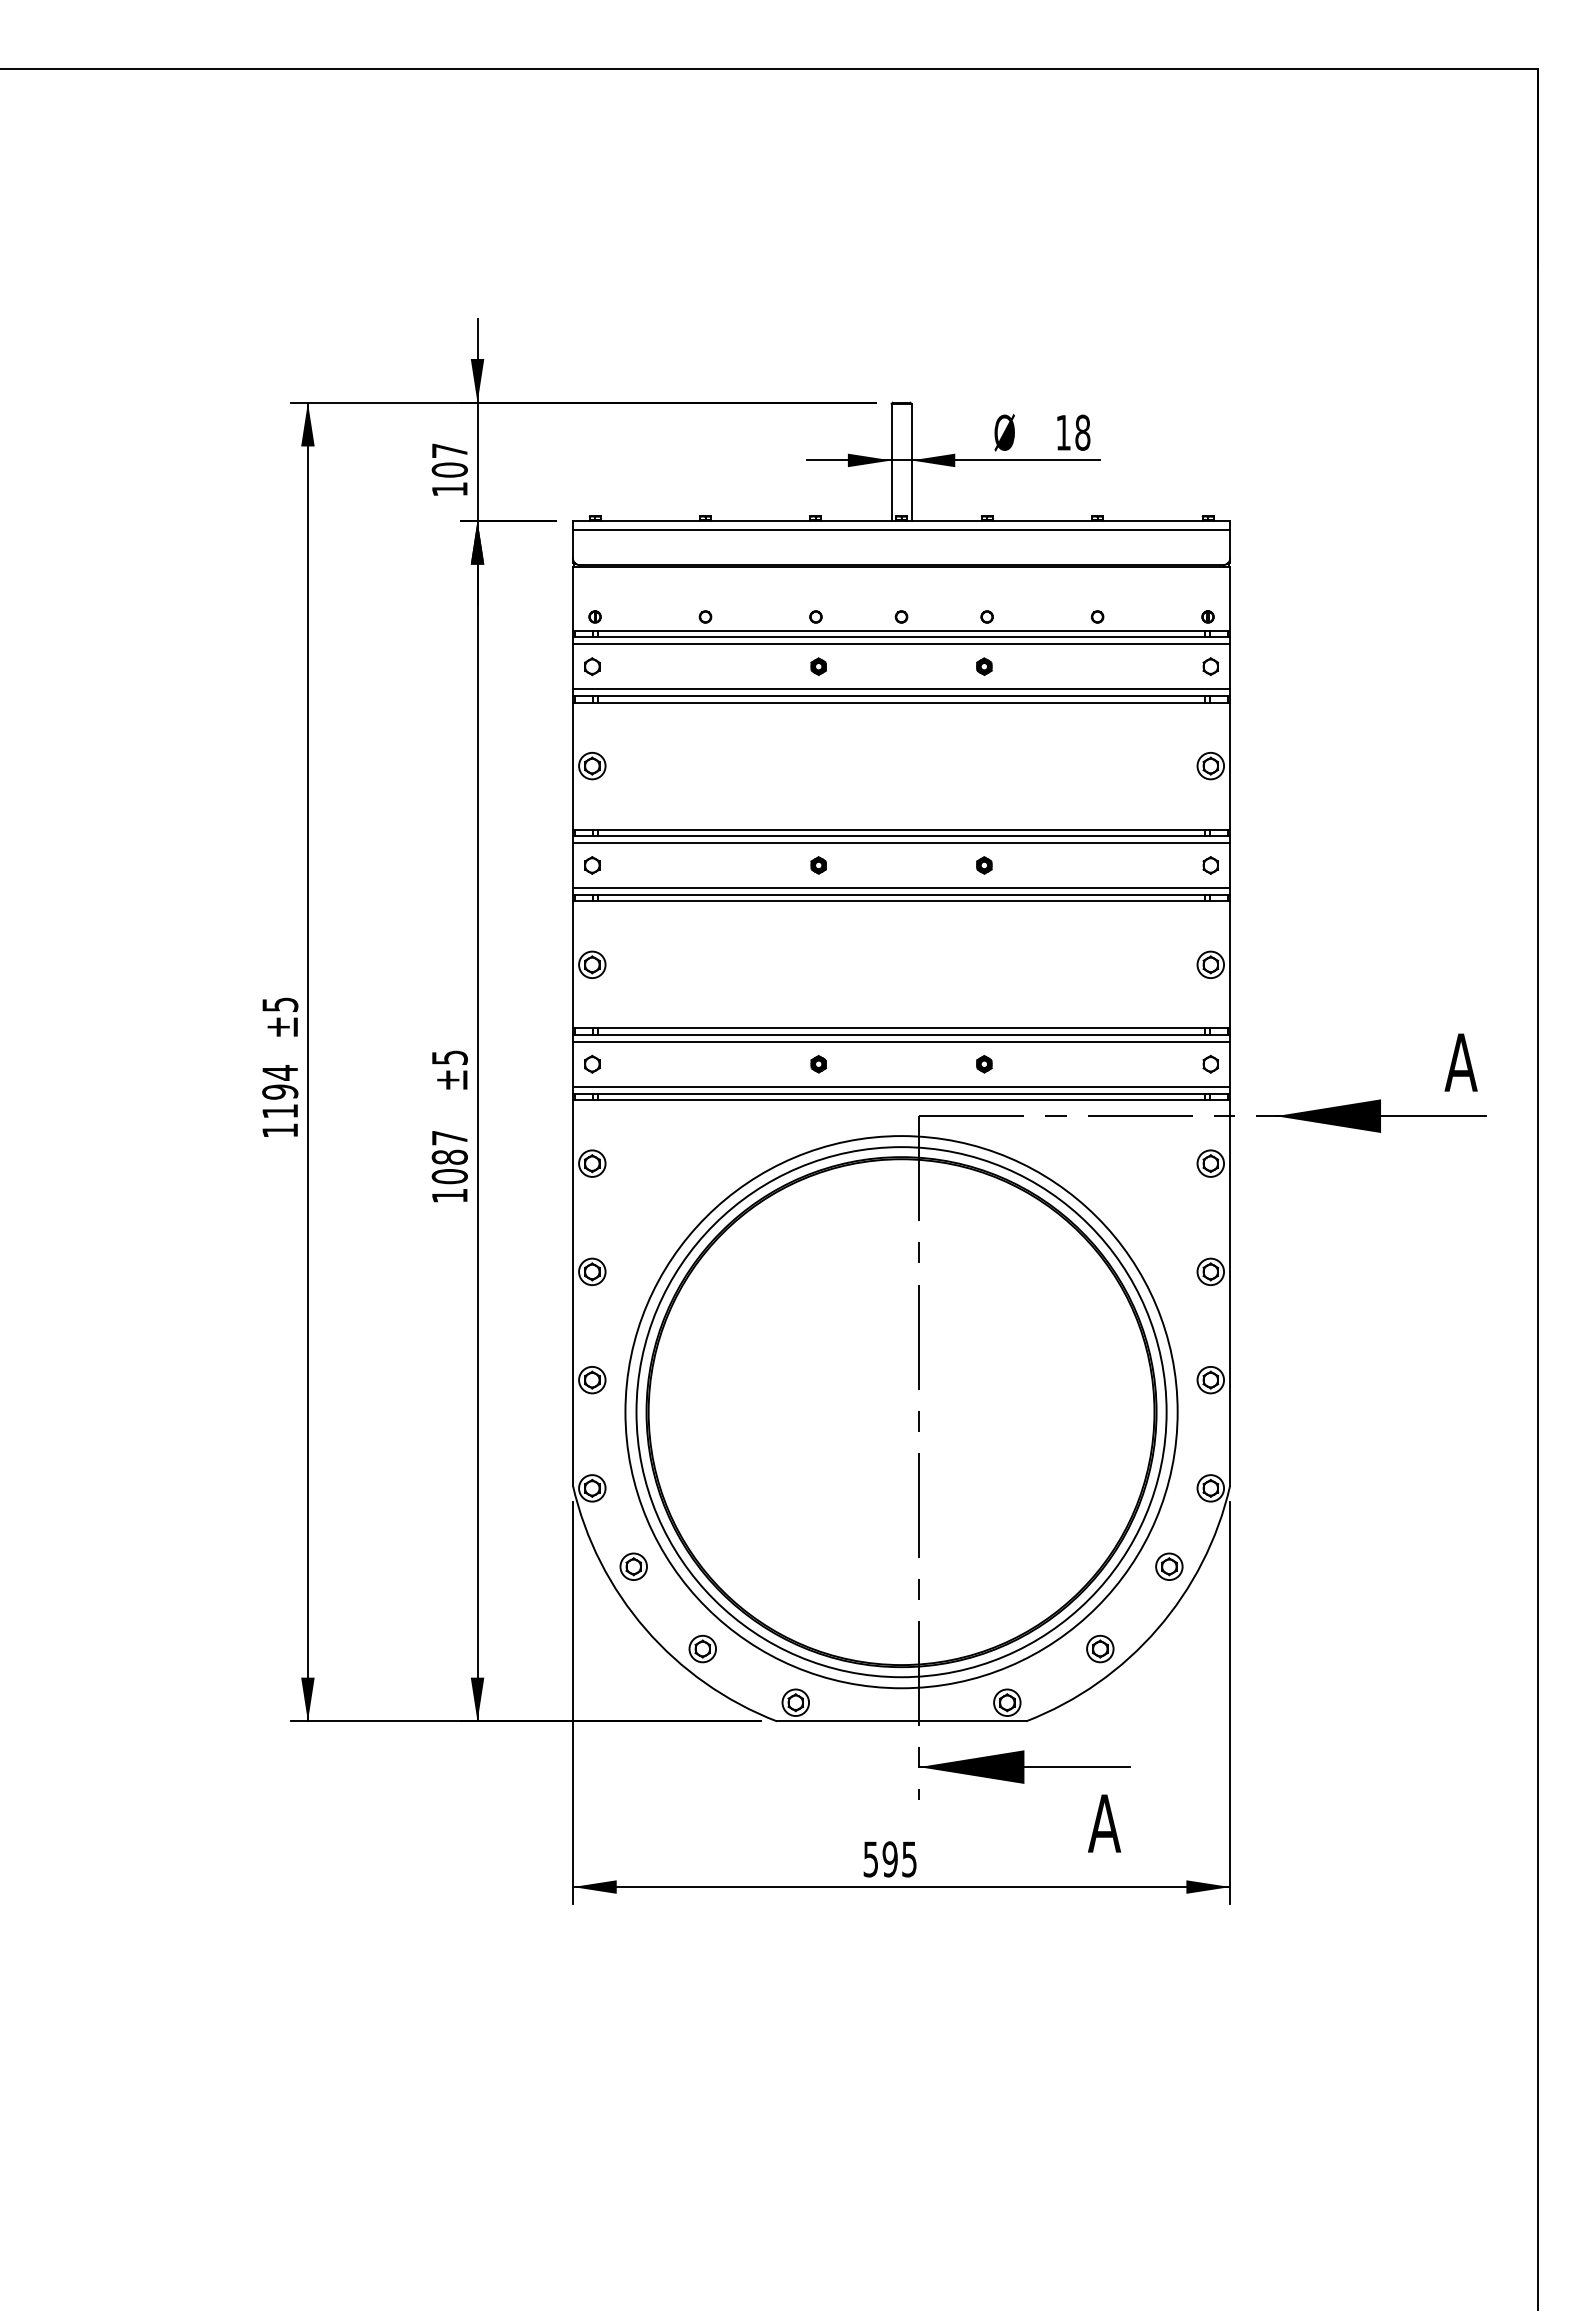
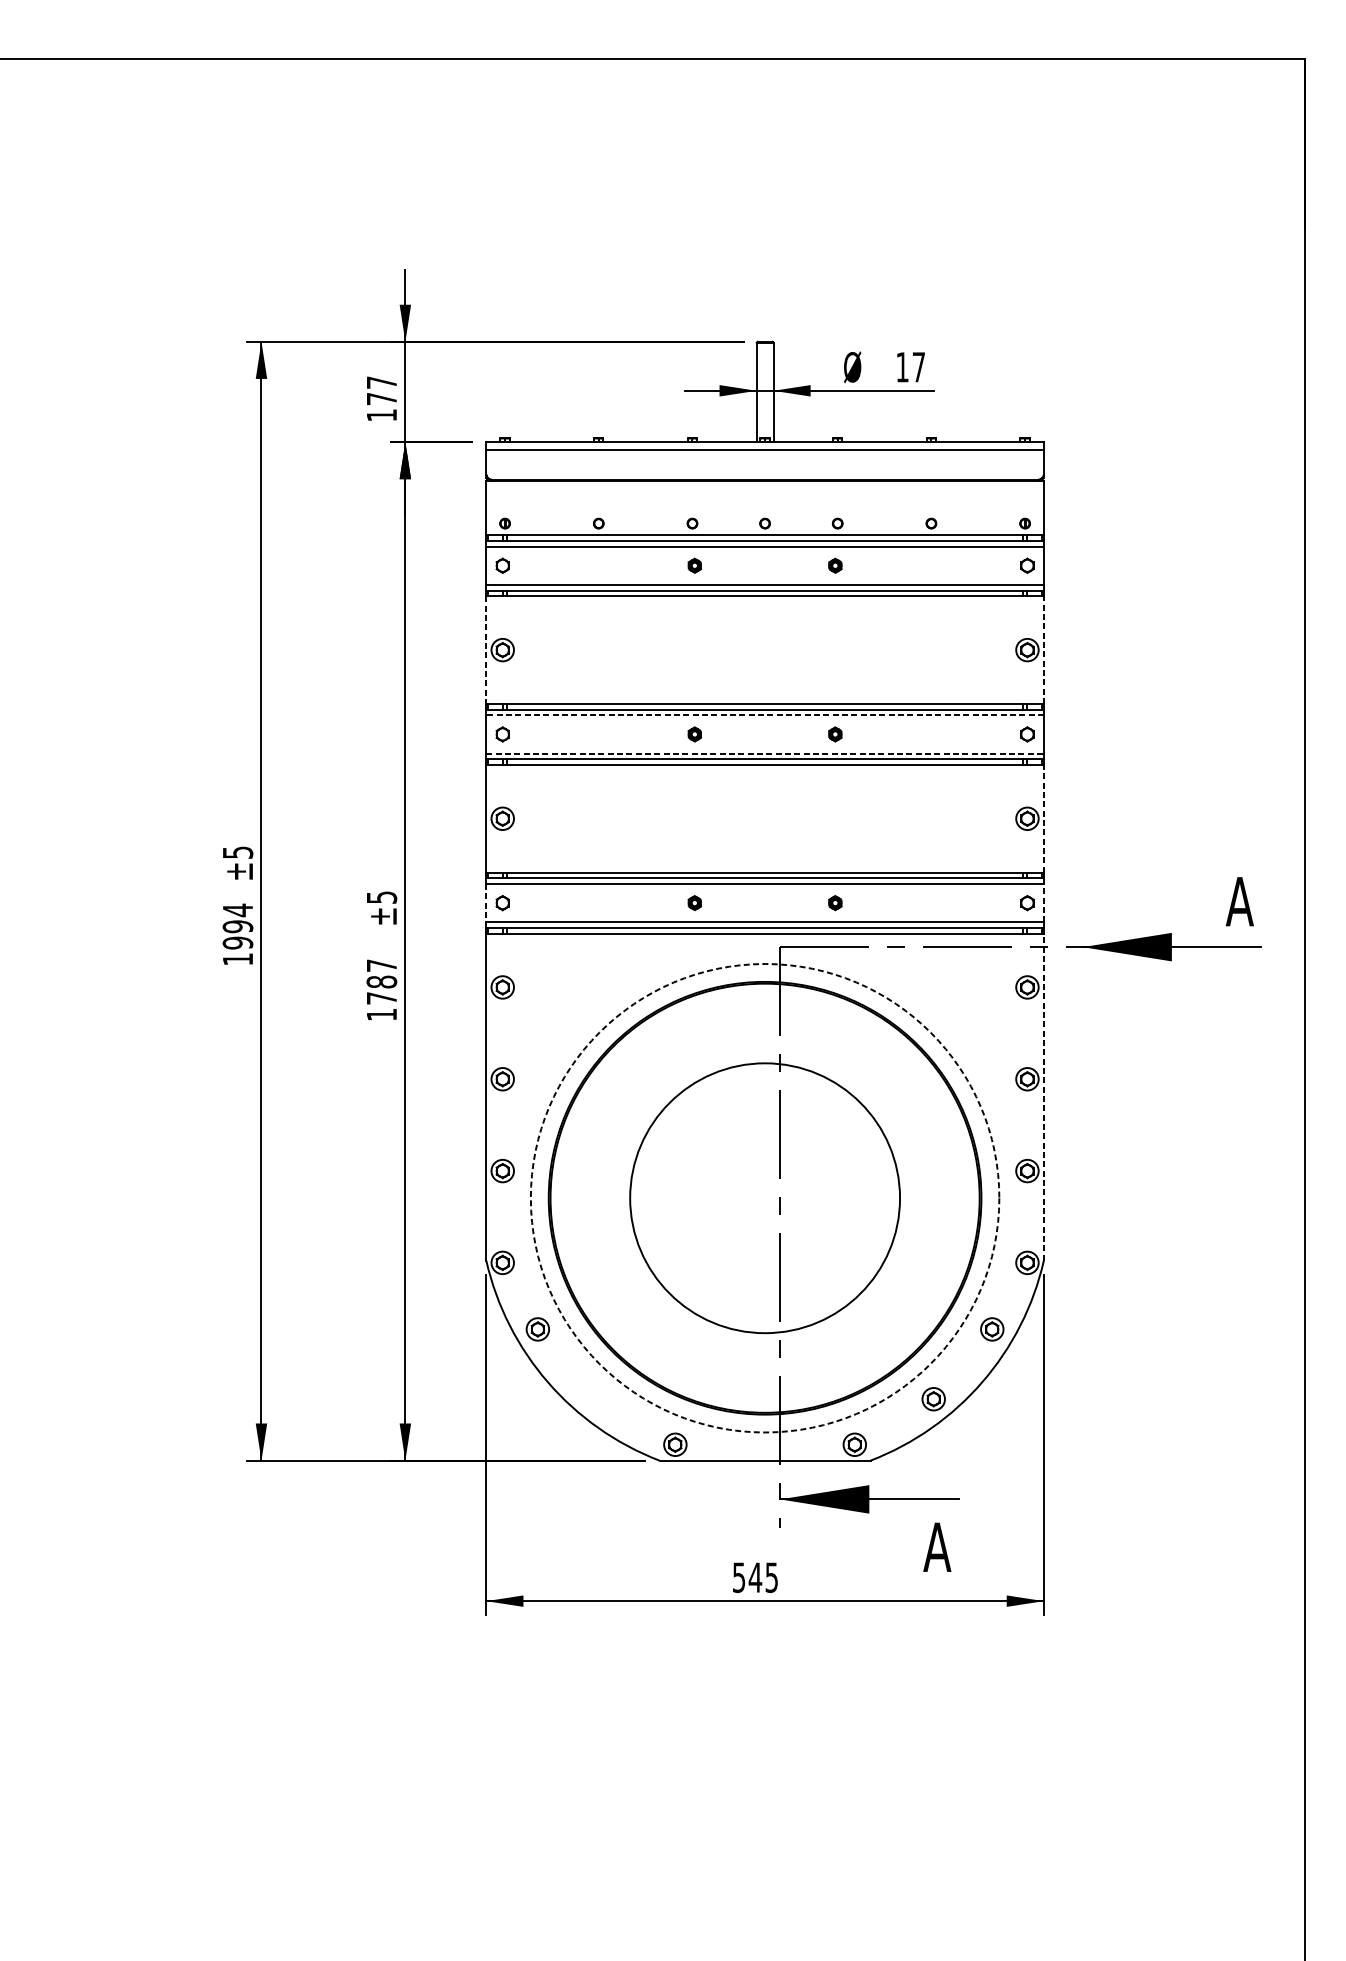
text: (1082, 432) -> (918, 367), 18 -> 17
text: (449, 469) -> (381, 398), 107 -> 177
line: (573, 766) -> (486, 650), solid -> dashed
line: (1230, 766) -> (1044, 650), solid -> dashed
line: (901, 842) -> (765, 714), solid -> dashed
line: (901, 888) -> (765, 753), solid -> dashed
line: (1230, 964) -> (1044, 818), solid -> dashed
line: (573, 1064) -> (486, 903), solid -> dashed
line: (1230, 1064) -> (1044, 903), solid -> dashed
text: (280, 1110) -> (238, 942), 1194 -> 1994
text: (449, 1176) -> (381, 998), 1087 -> 1787
line: (1230, 1292) -> (1044, 1096), solid -> dashed
circle: (901, 1412) -> (765, 1198), size x0.6
circle: (901, 1412) -> (765, 1198), solid -> dashed
part: (702, 1648) -> (596, 1398), removed
text: (890, 1859) -> (755, 1577), 595 -> 545

